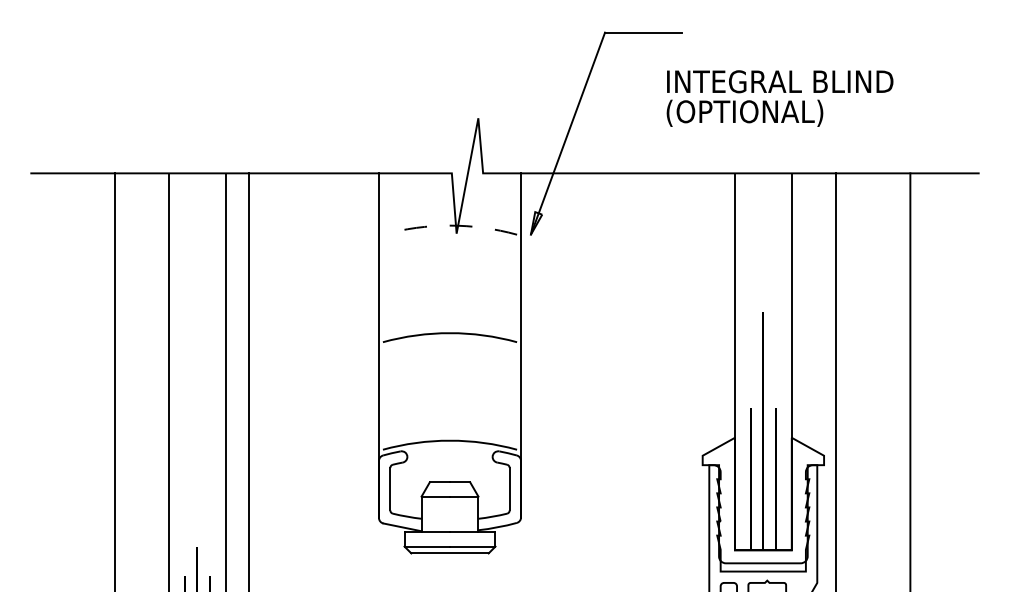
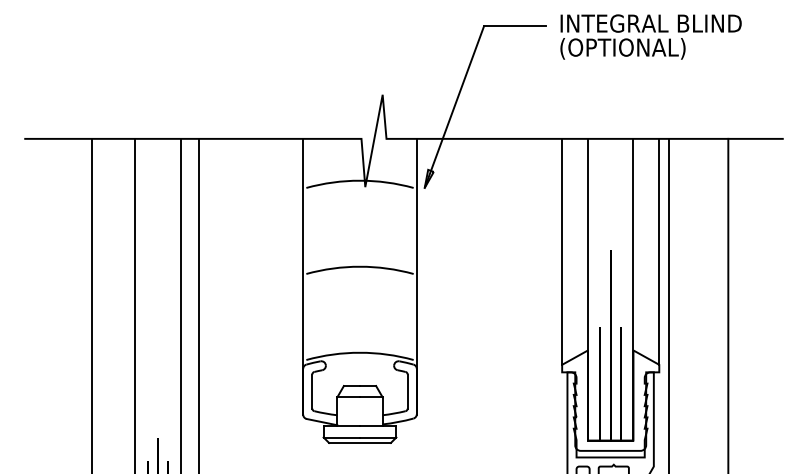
text: (779, 97) -> (650, 36), moved
arc: (450, 225) -> (360, 180), dashed -> solid
line: (703, 314) -> (562, 251), added
line: (824, 314) -> (659, 251), added

